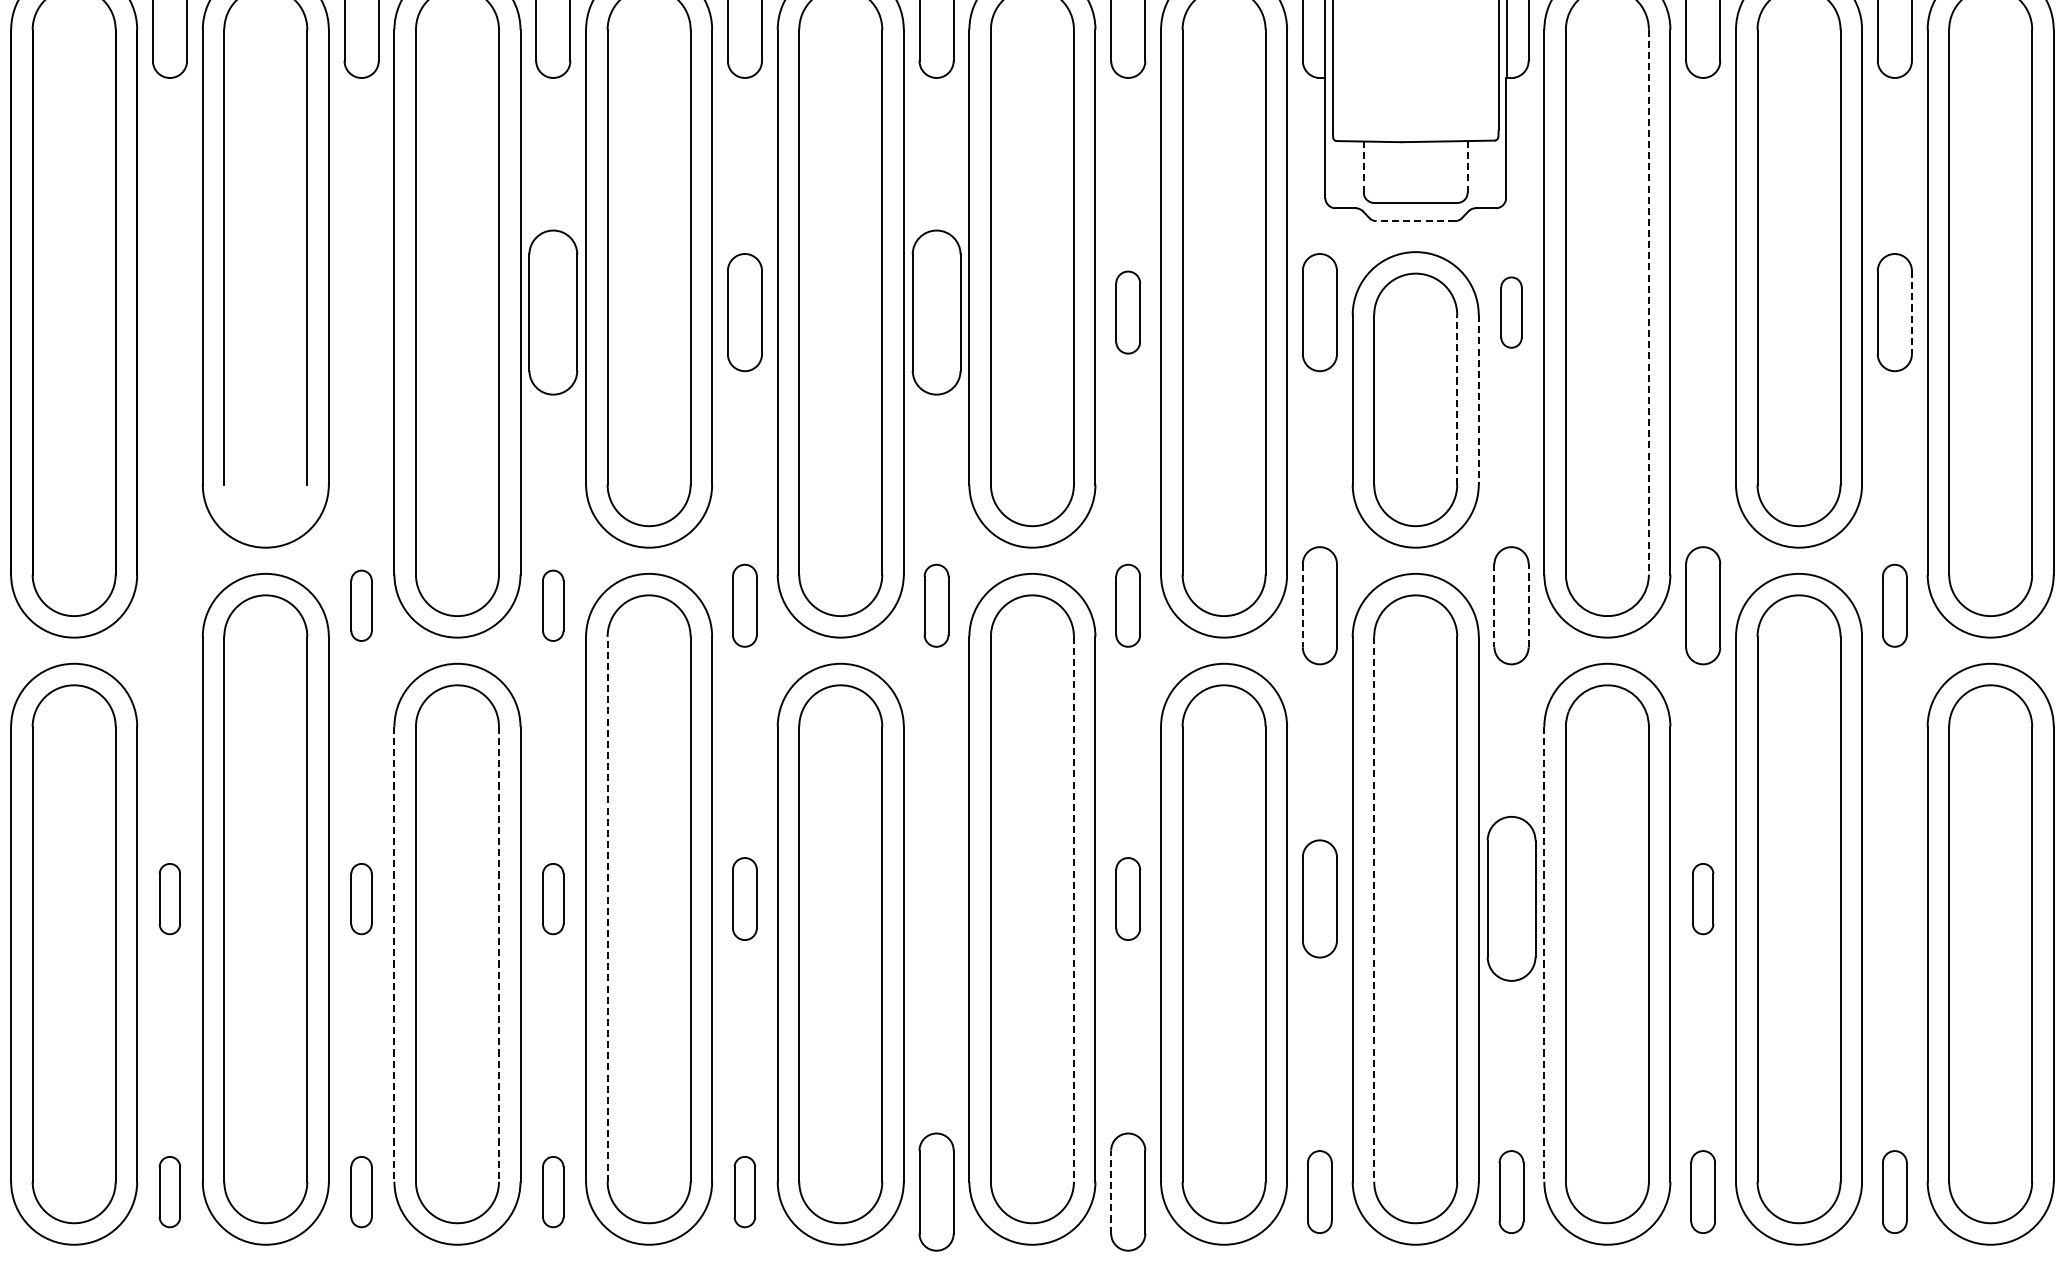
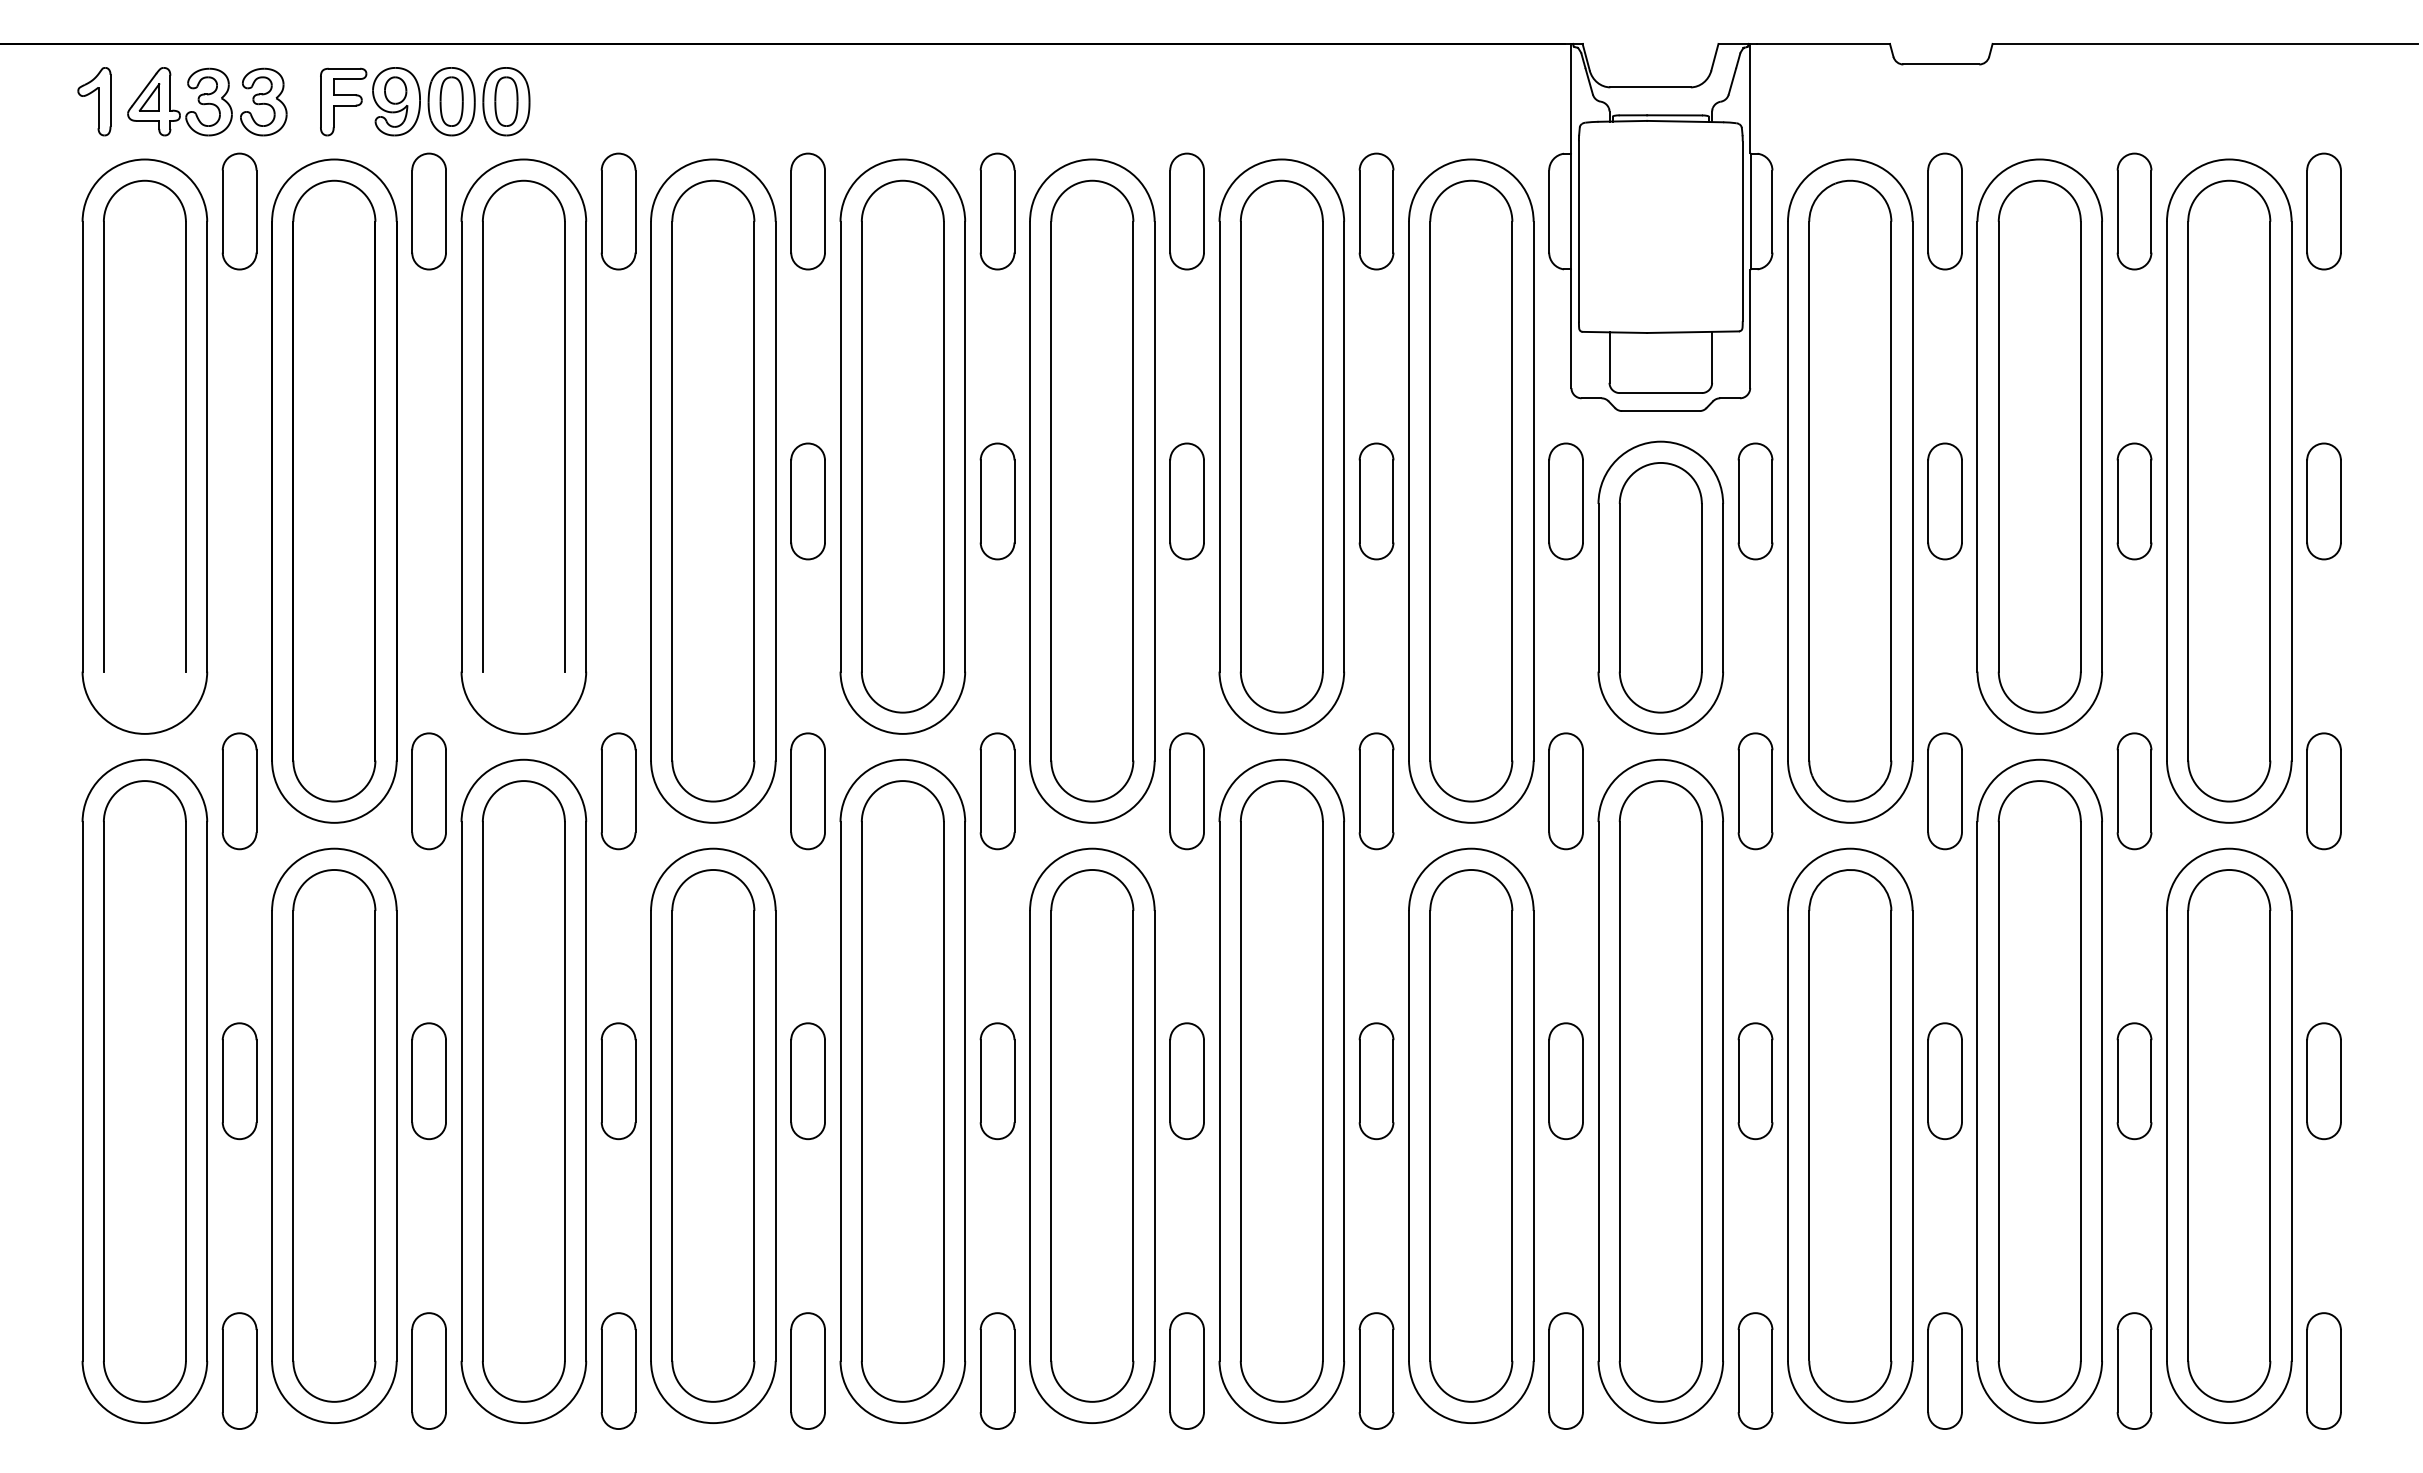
line: (1468, 165) -> (1712, 356), dashed -> solid
line: (1363, 166) -> (1609, 357), dashed -> solid
line: (1415, 221) -> (1660, 411), dashed -> solid
line: (1649, 302) -> (1891, 491), dashed -> solid
part: (552, 312) -> (807, 501), size x0.71
part: (936, 312) -> (1186, 501), size x0.71
part: (1128, 312) -> (1376, 501), size x1.43
part: (1511, 312) -> (1755, 501), size x1.67
part: (1702, 312) -> (1944, 501), added
line: (1912, 312) -> (2151, 501), dashed -> solid
line: (1456, 399) -> (1701, 587), dashed -> solid
line: (1479, 399) -> (1723, 587), dashed -> solid
line: (1528, 604) -> (1772, 790), dashed -> solid
part: (169, 605) -> (428, 791), added
part: (361, 605) -> (618, 791), size x1.67
part: (552, 605) -> (807, 791), size x1.67
part: (744, 605) -> (997, 791), size x1.43
part: (936, 605) -> (1186, 791), size x1.43
part: (1128, 605) -> (1376, 791), size x1.43
line: (1303, 605) -> (1549, 791), dashed -> solid
line: (1494, 605) -> (1738, 791), dashed -> solid
part: (1894, 605) -> (2134, 791), size x1.43
part: (169, 899) -> (428, 1081), size x1.67
part: (361, 899) -> (618, 1081), size x1.67
part: (552, 899) -> (807, 1081), size x1.67
part: (744, 899) -> (997, 1081), size x1.43
part: (936, 899) -> (1186, 1081), added
part: (1128, 899) -> (1376, 1081), size x1.43
part: (1511, 899) -> (1755, 1081), size x0.71
part: (1702, 899) -> (1944, 1081), size x1.67
part: (1894, 899) -> (2134, 1081), added
line: (607, 908) -> (861, 1090), dashed -> solid
line: (1073, 909) -> (1322, 1091), dashed -> solid
line: (1373, 909) -> (1619, 1091), dashed -> solid
line: (394, 953) -> (651, 1135), dashed -> solid
line: (499, 953) -> (754, 1135), dashed -> solid
line: (1543, 953) -> (1787, 1135), dashed -> solid
part: (169, 1191) -> (428, 1370), size x1.67
part: (361, 1191) -> (618, 1370), size x1.67
part: (552, 1191) -> (807, 1370), size x1.67
part: (744, 1191) -> (997, 1370), size x1.67
line: (1110, 1191) -> (1359, 1370), dashed -> solid
part: (1319, 1191) -> (1565, 1370), size x1.43
part: (1511, 1191) -> (1755, 1370), size x1.43
part: (1702, 1191) -> (1944, 1370), size x1.43
part: (1894, 1191) -> (2134, 1370), size x1.43

